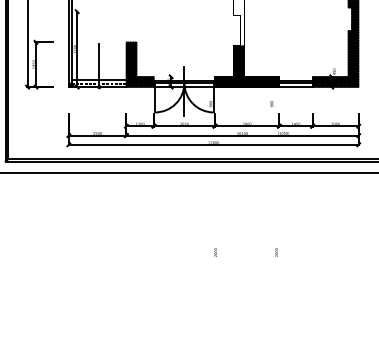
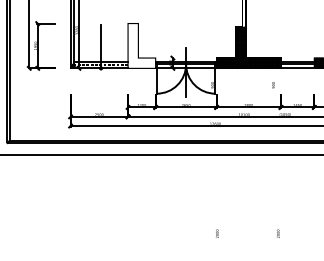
hatch: (139, 64) -> (141, 45), removed

